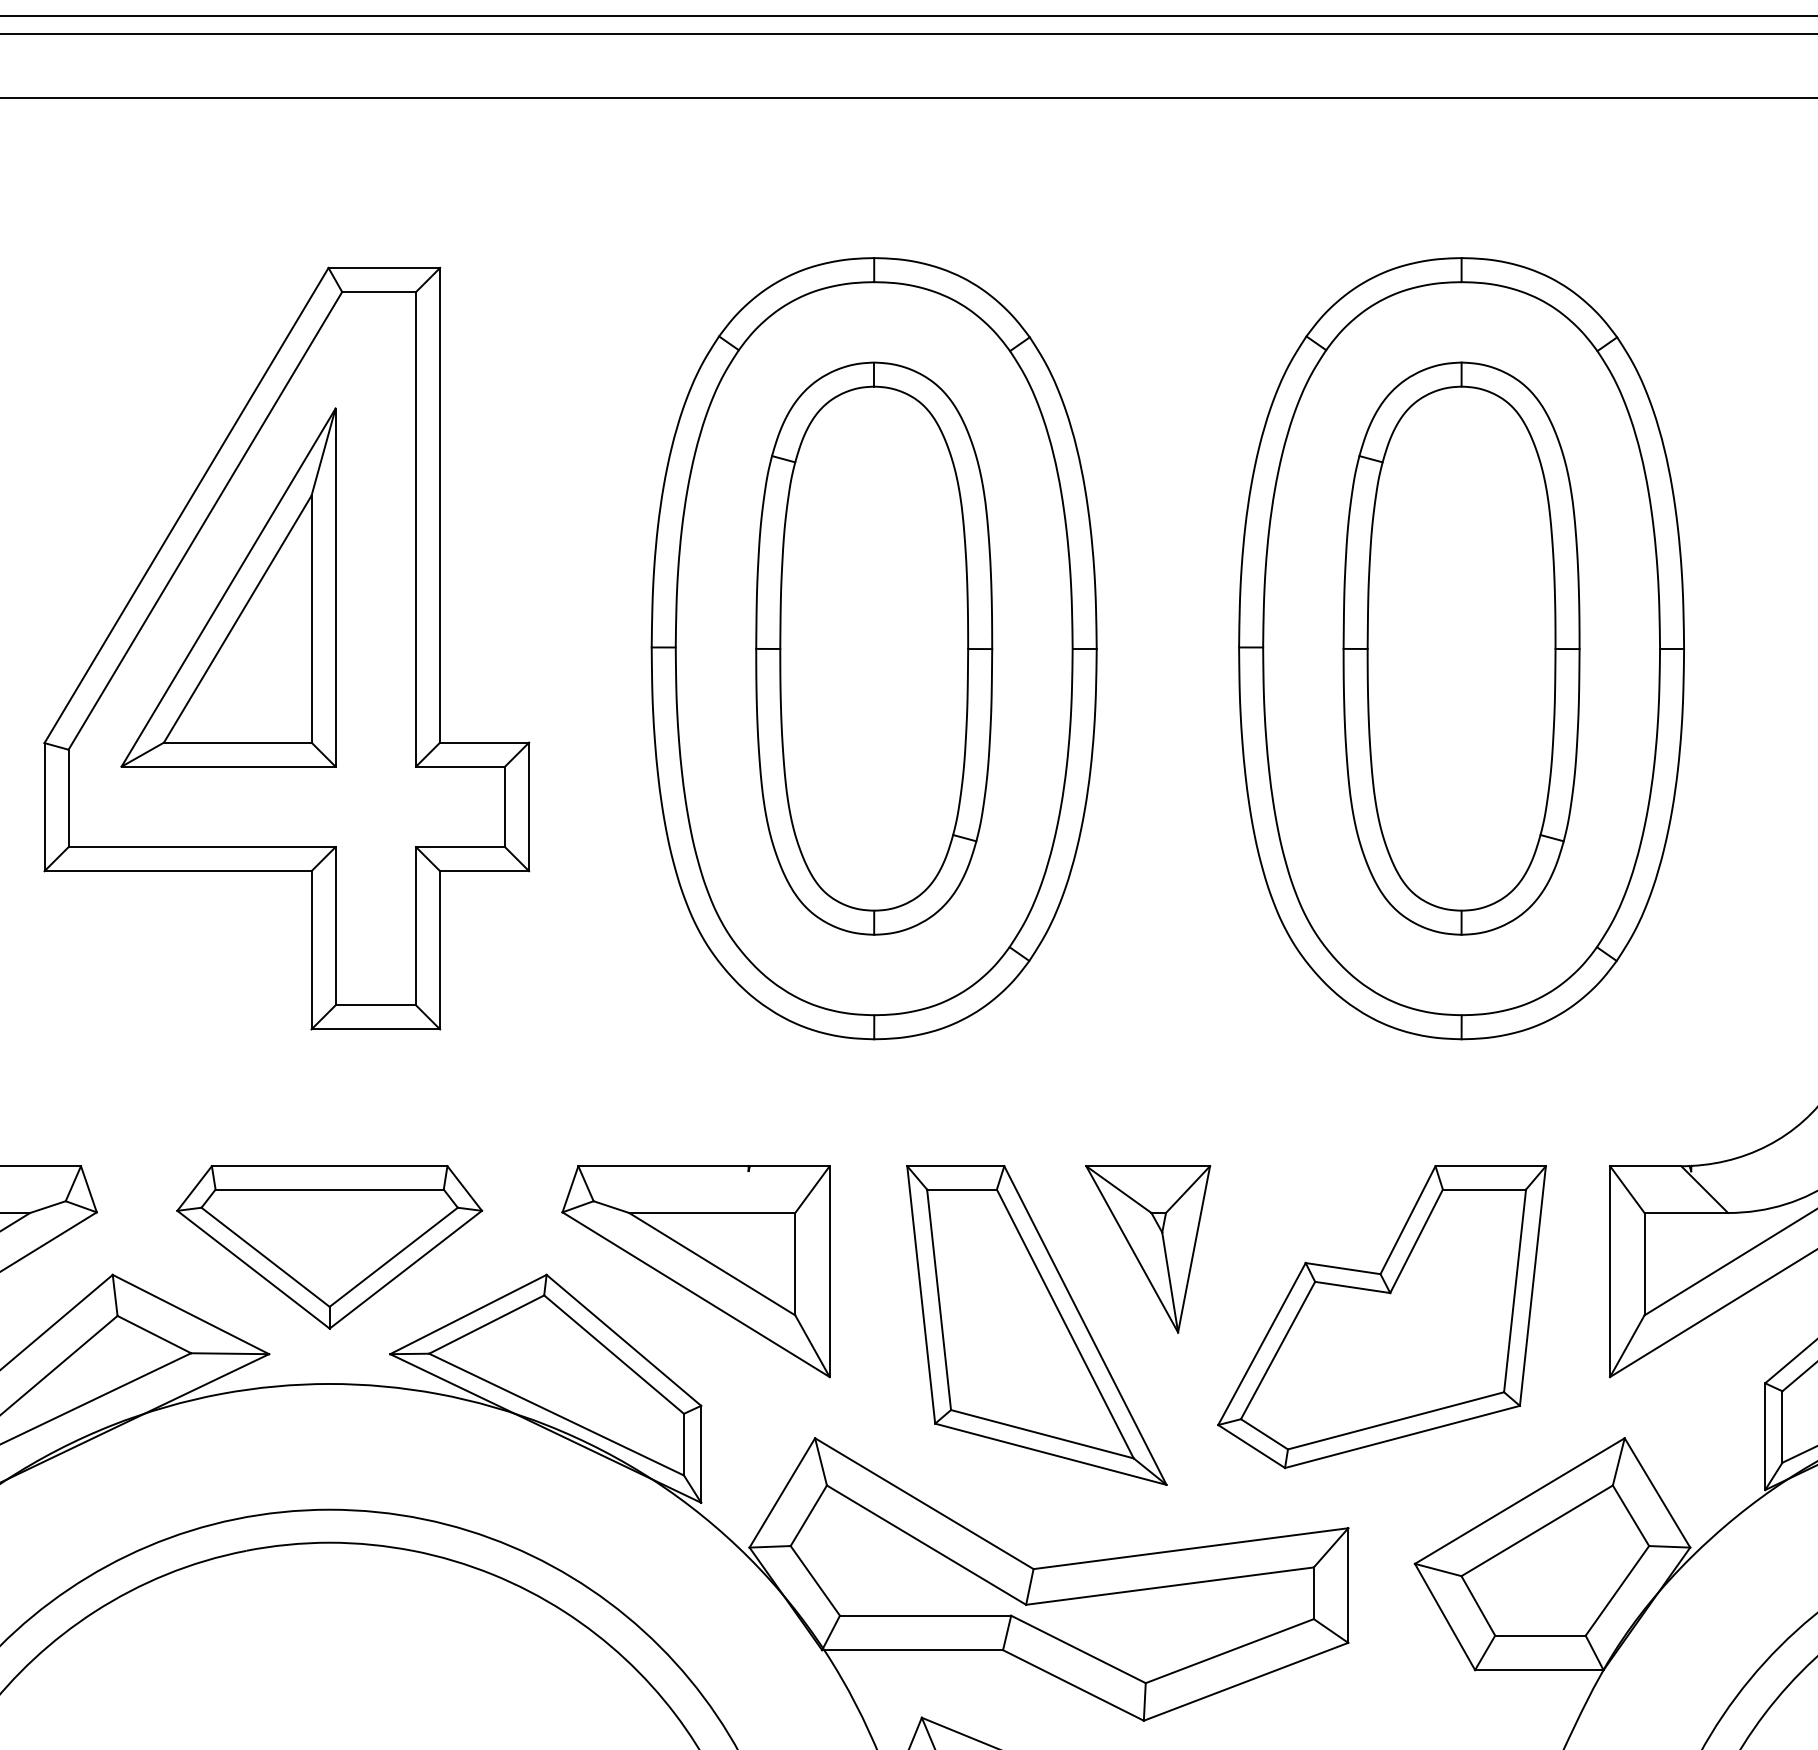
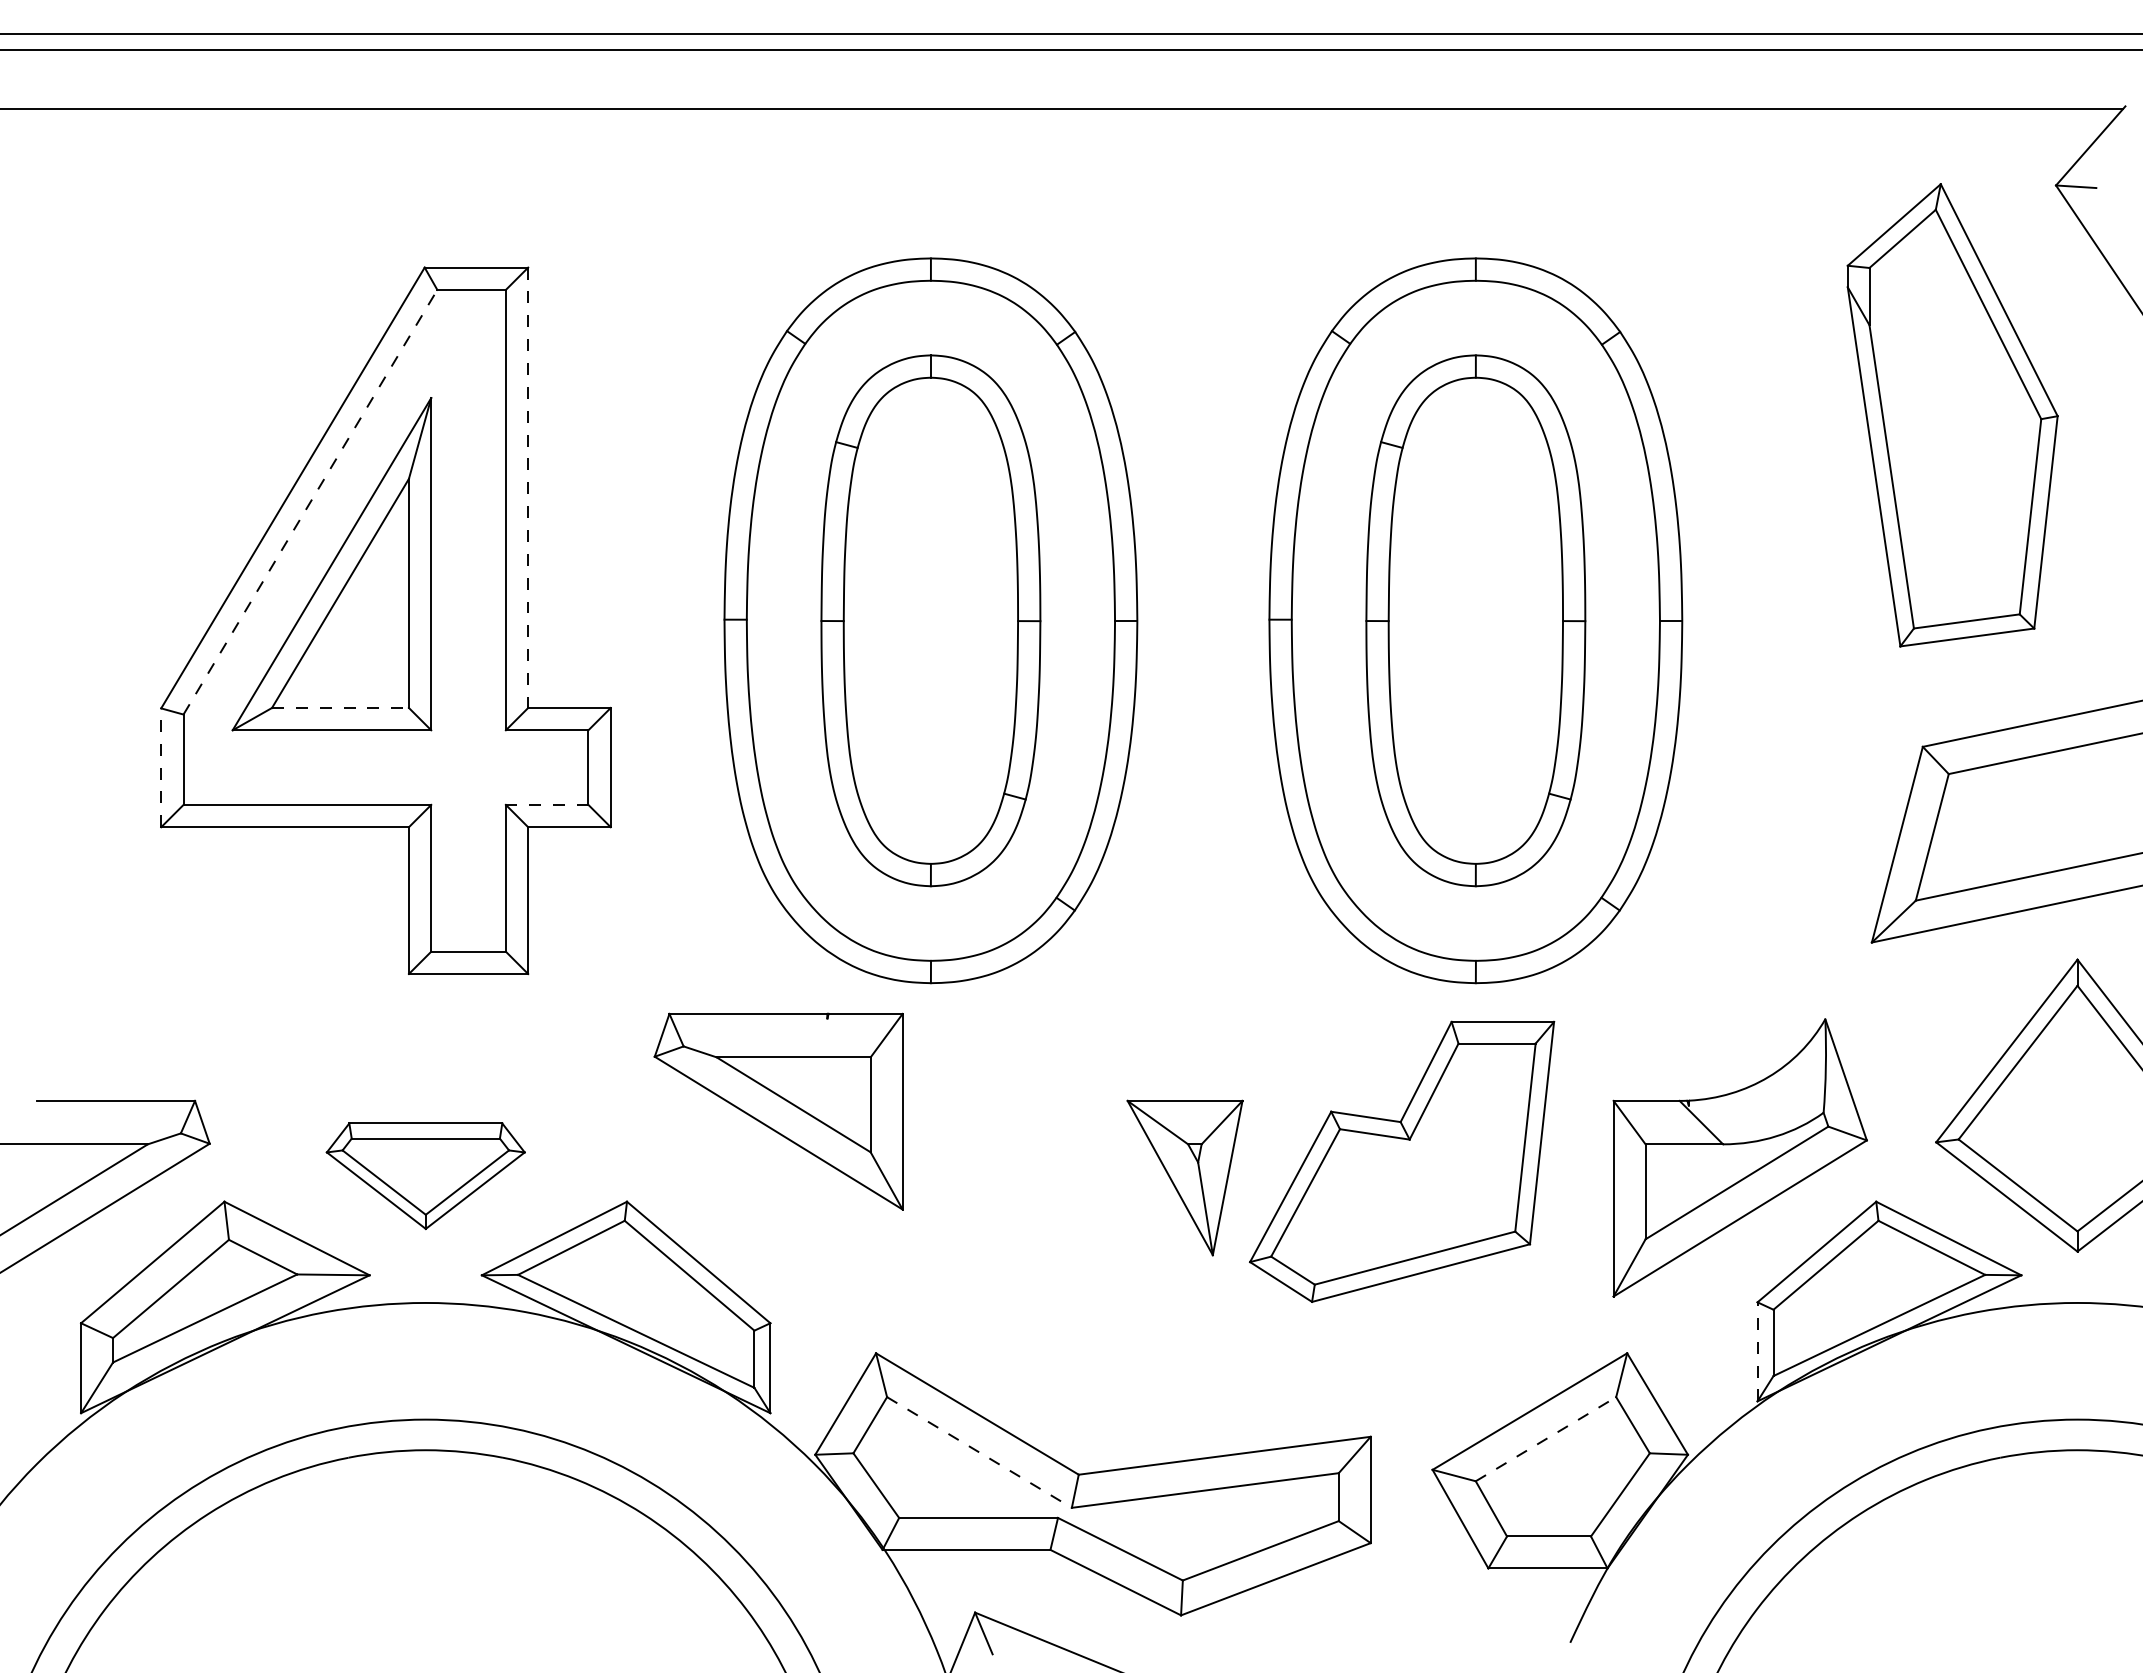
line: (440, 506) -> (528, 488), solid -> dashed
line: (205, 520) -> (310, 501), solid -> dashed
line: (237, 742) -> (340, 707), solid -> dashed
line: (44, 806) -> (161, 767), solid -> dashed
line: (459, 846) -> (546, 804), solid -> dashed
part: (329, 1246) -> (425, 1175), size x0.7
part: (695, 1271) -> (778, 1111), moved
part: (1382, 1316) -> (1402, 1161), moved
part: (1036, 1325) -> (1081, 1248), removed
line: (1765, 1436) -> (1757, 1351), solid -> dashed
line: (1536, 1531) -> (1545, 1439), solid -> dashed
line: (926, 1545) -> (979, 1452), solid -> dashed

